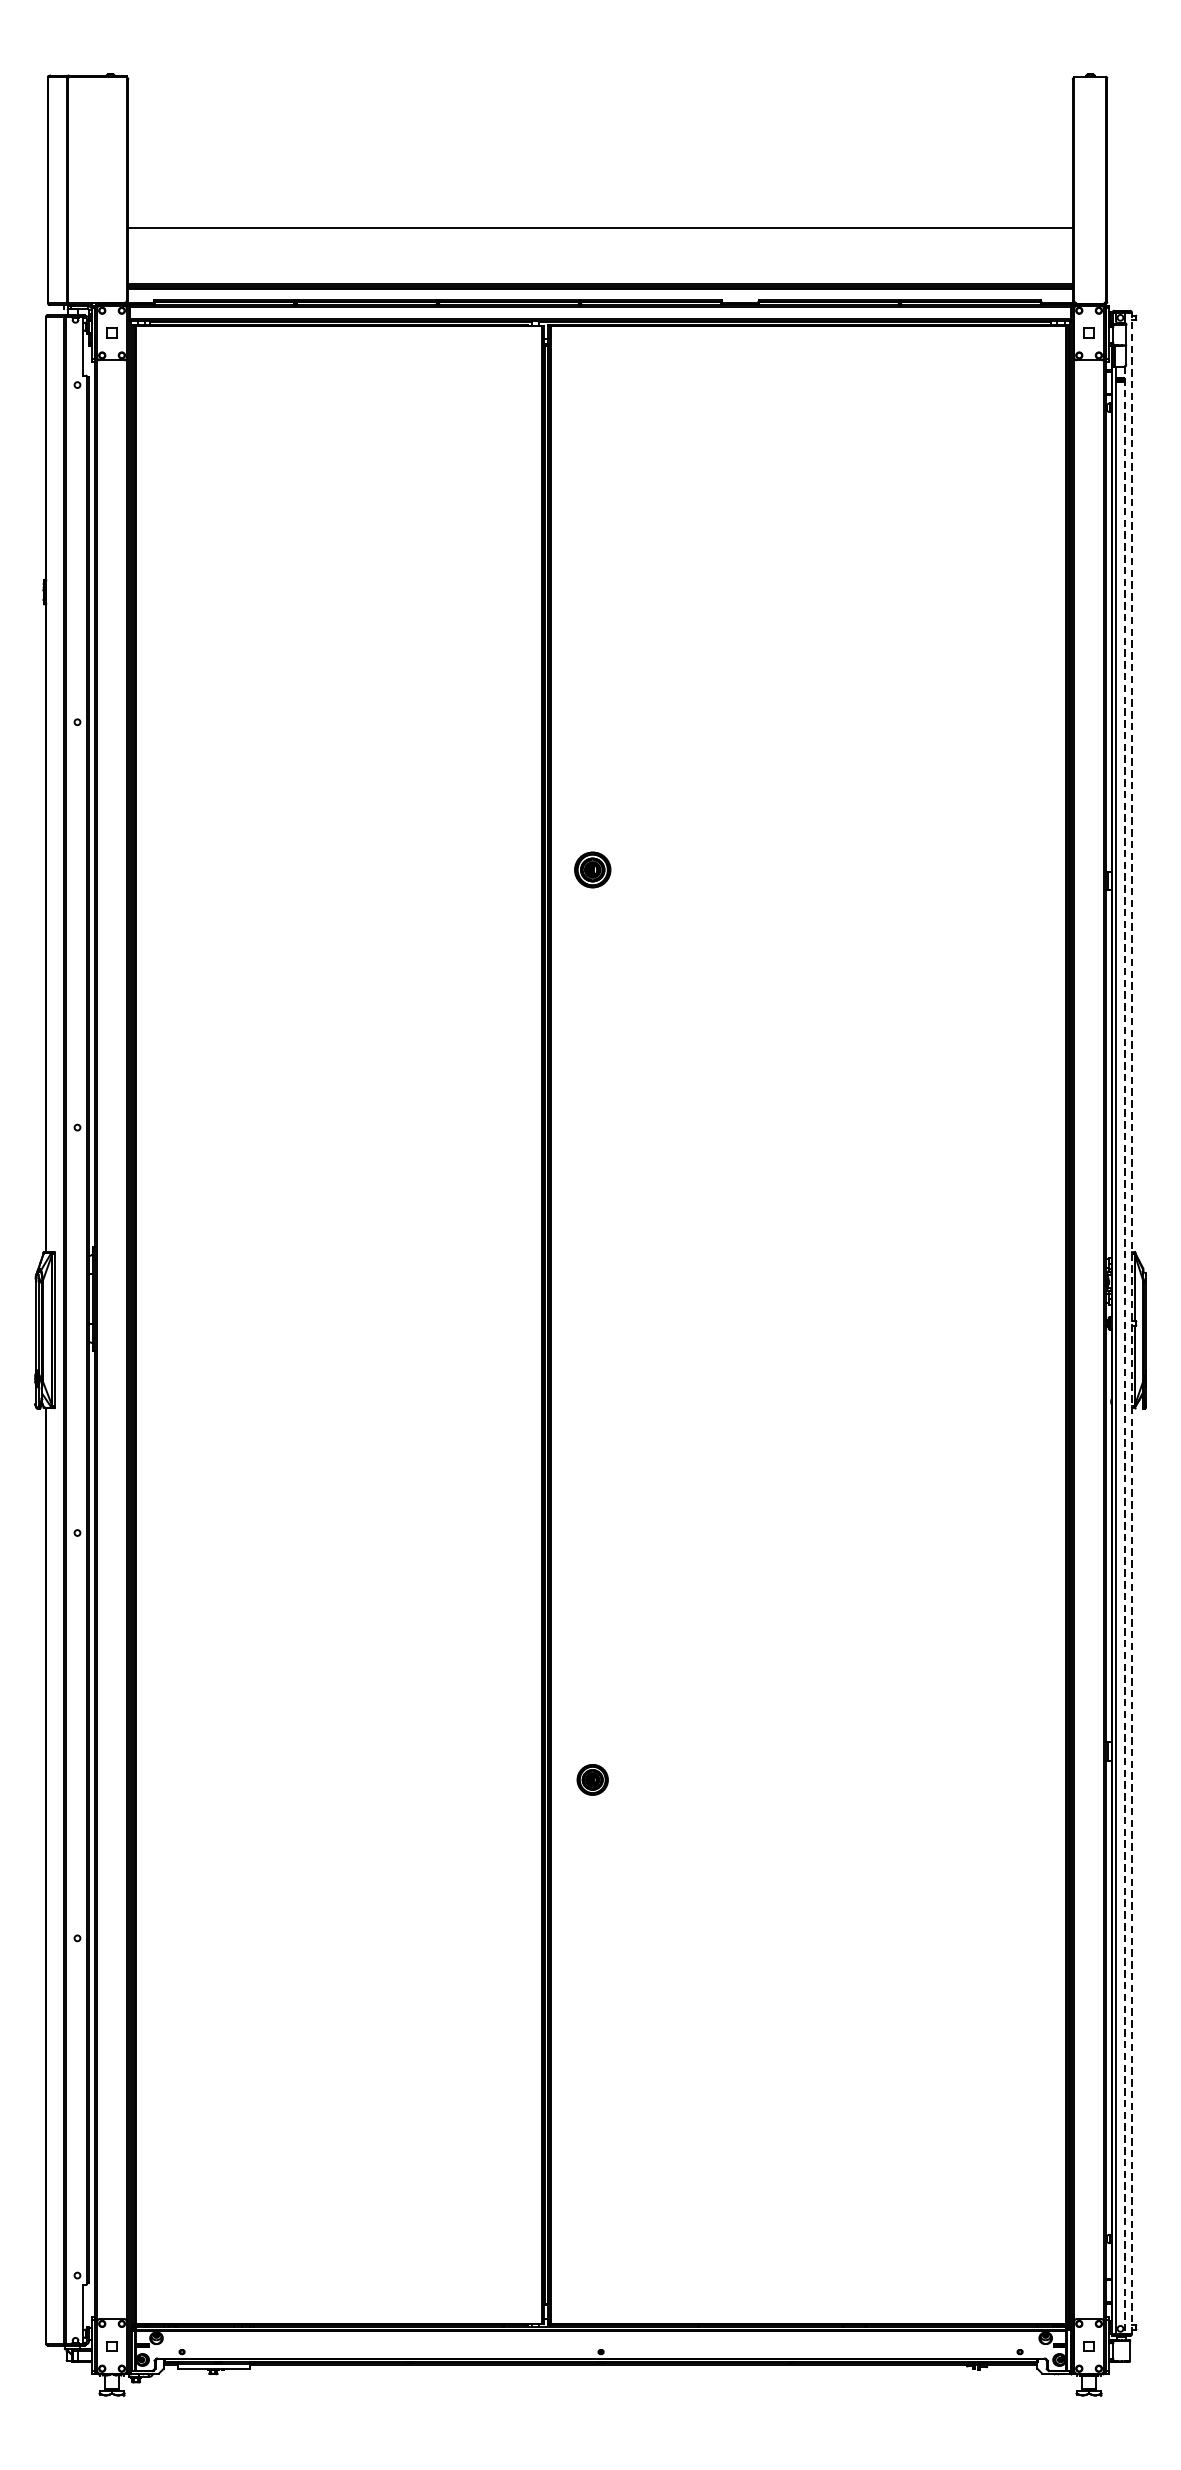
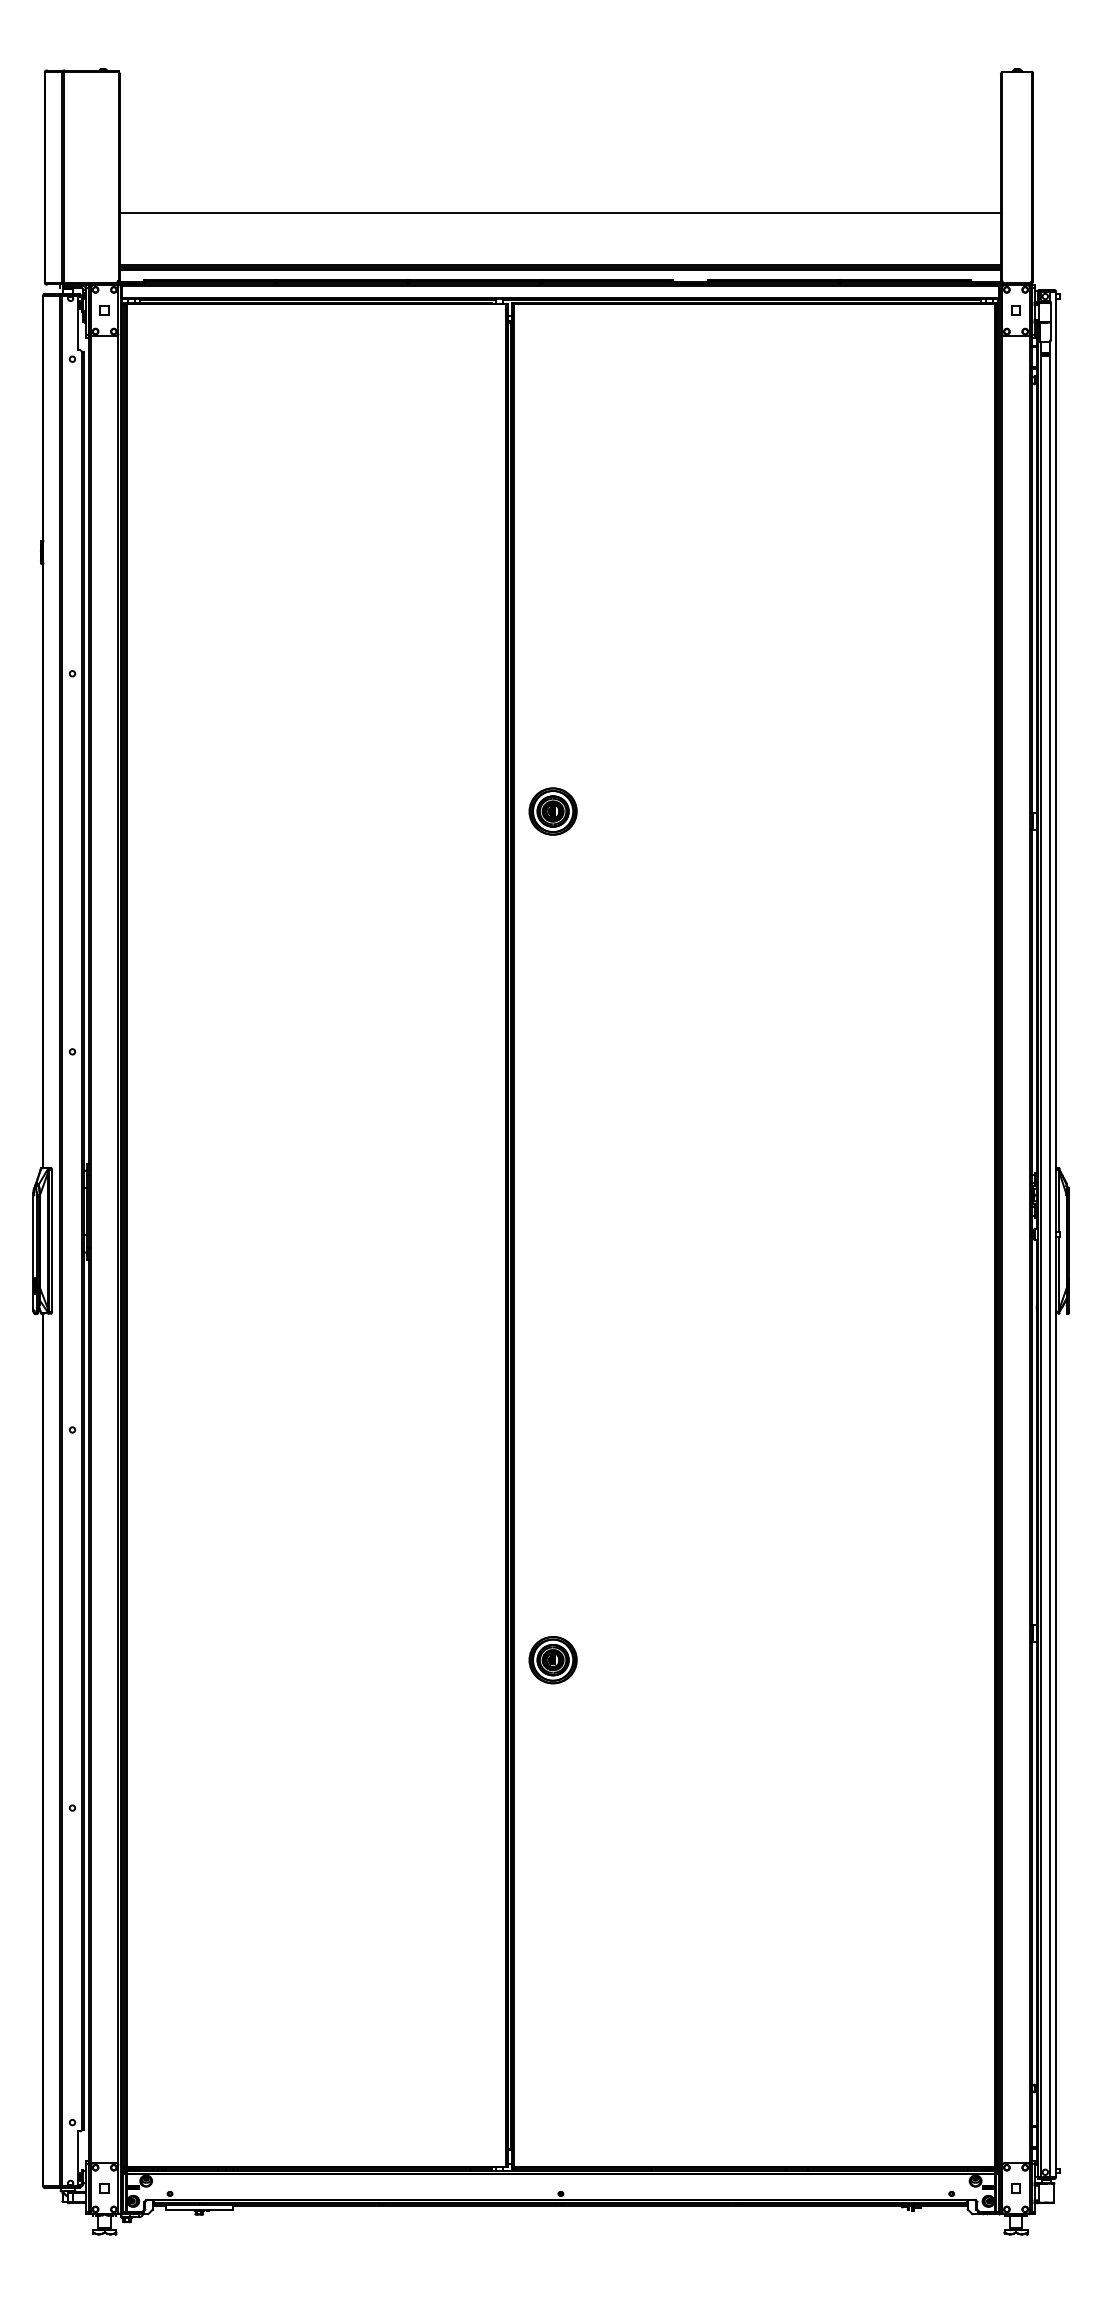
part: (592, 869) -> (552, 811), size x1.43
line: (1132, 1323) -> (1056, 1234), dashed -> solid
line: (1124, 1350) -> (1049, 1259), dashed -> solid
part: (592, 1780) -> (552, 1660), size x1.67

